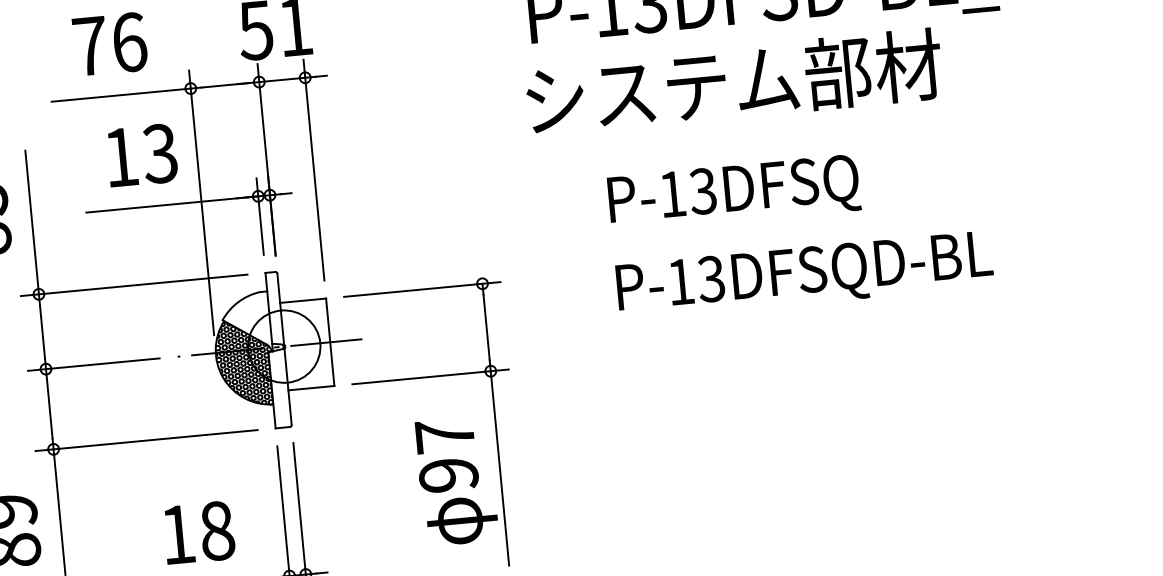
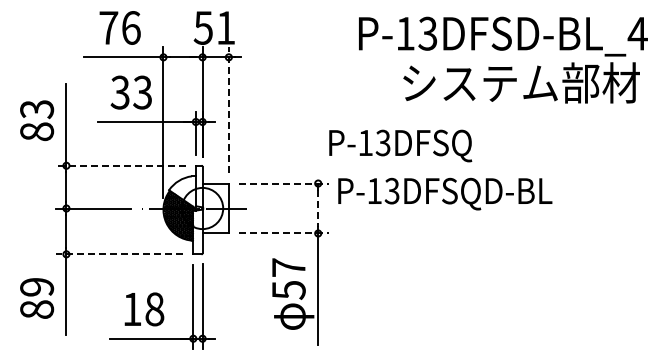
text: (734, 81) -> (521, 82), moved
text: (119, 157) -> (119, 92), 13 -> 33
line: (313, 169) -> (228, 109), solid -> dashed
text: (733, 192) -> (400, 145), moved
text: (805, 274) -> (445, 193), moved
line: (133, 284) -> (120, 165), solid -> dashed
line: (421, 289) -> (283, 183), solid -> dashed
line: (487, 327) -> (318, 208), solid -> dashed
line: (429, 376) -> (283, 233), solid -> dashed
line: (146, 440) -> (119, 254), solid -> dashed
text: (448, 475) -> (288, 290), 97 -> 57

